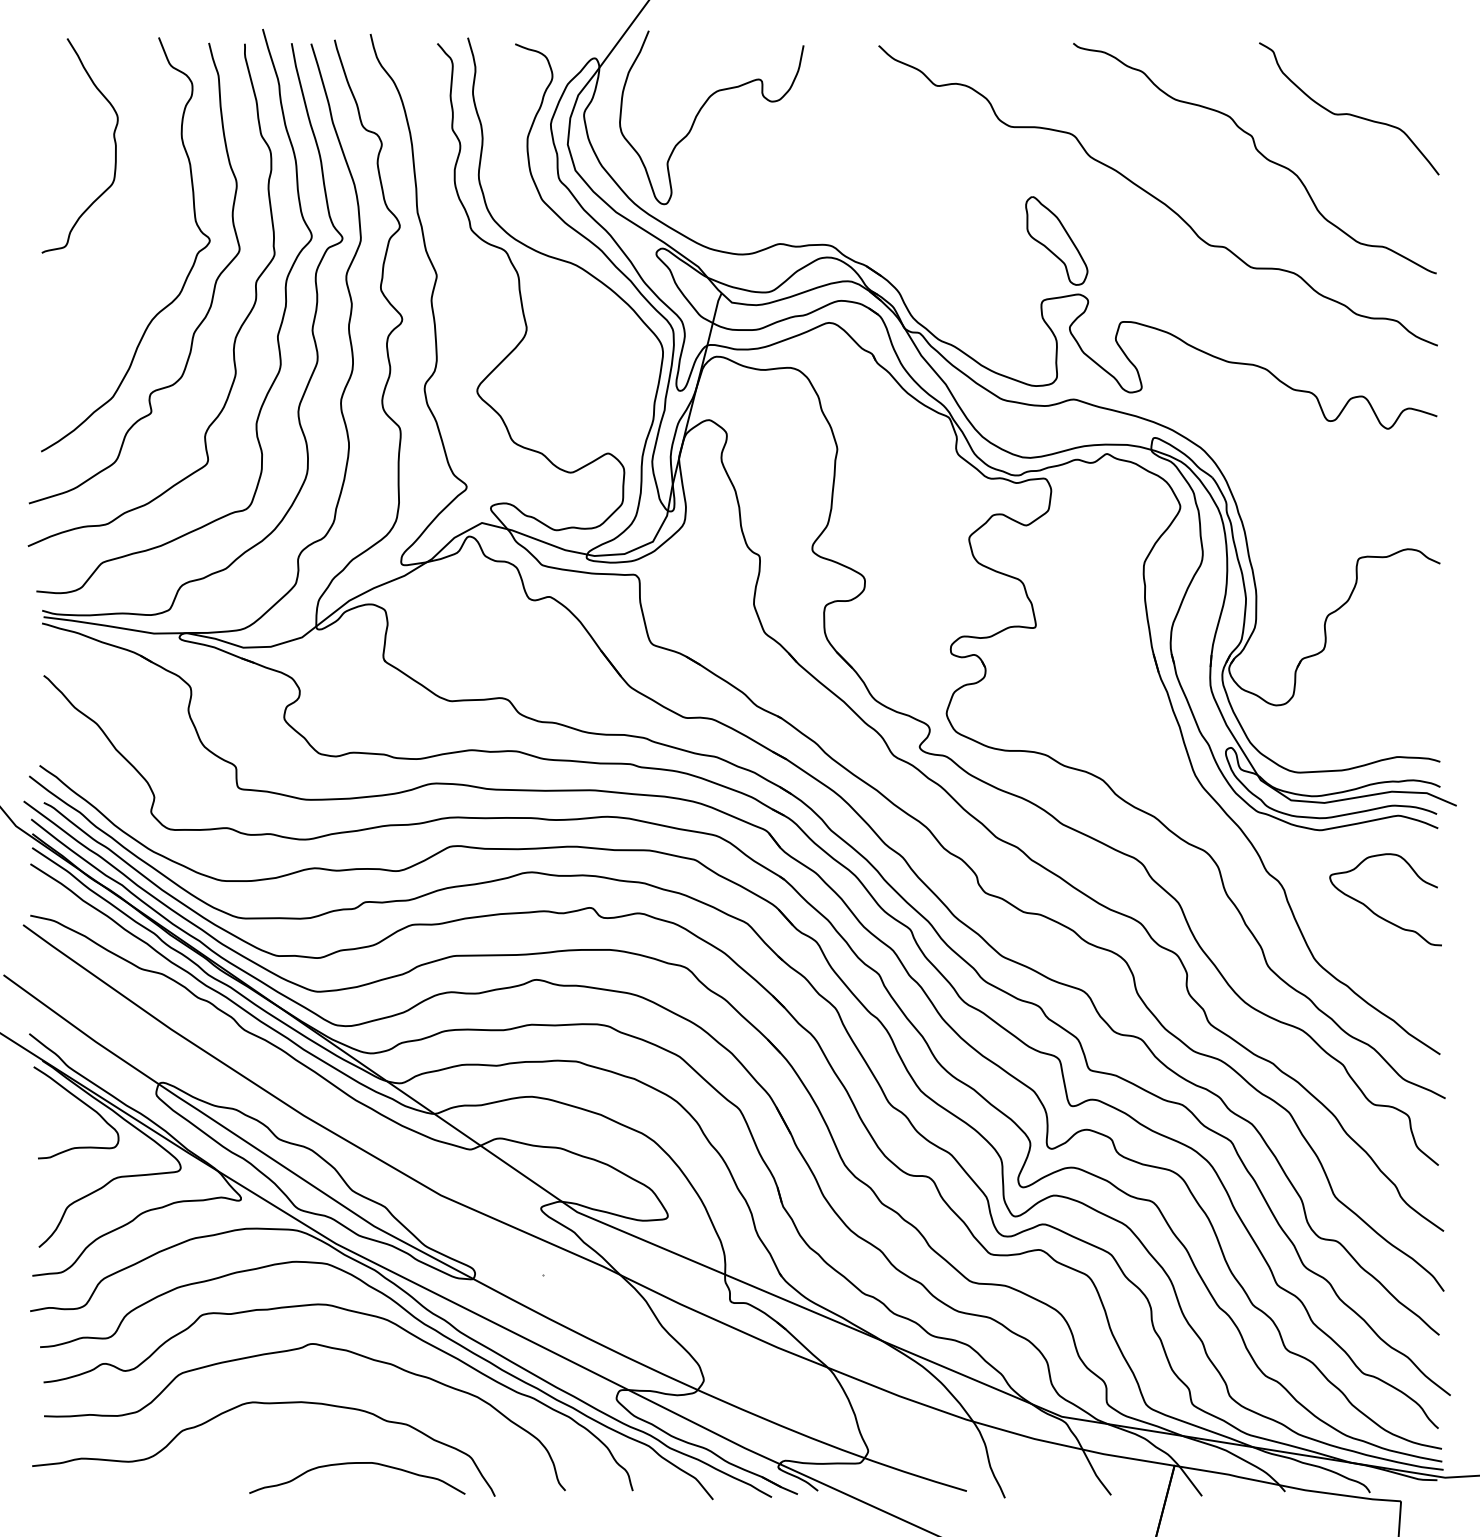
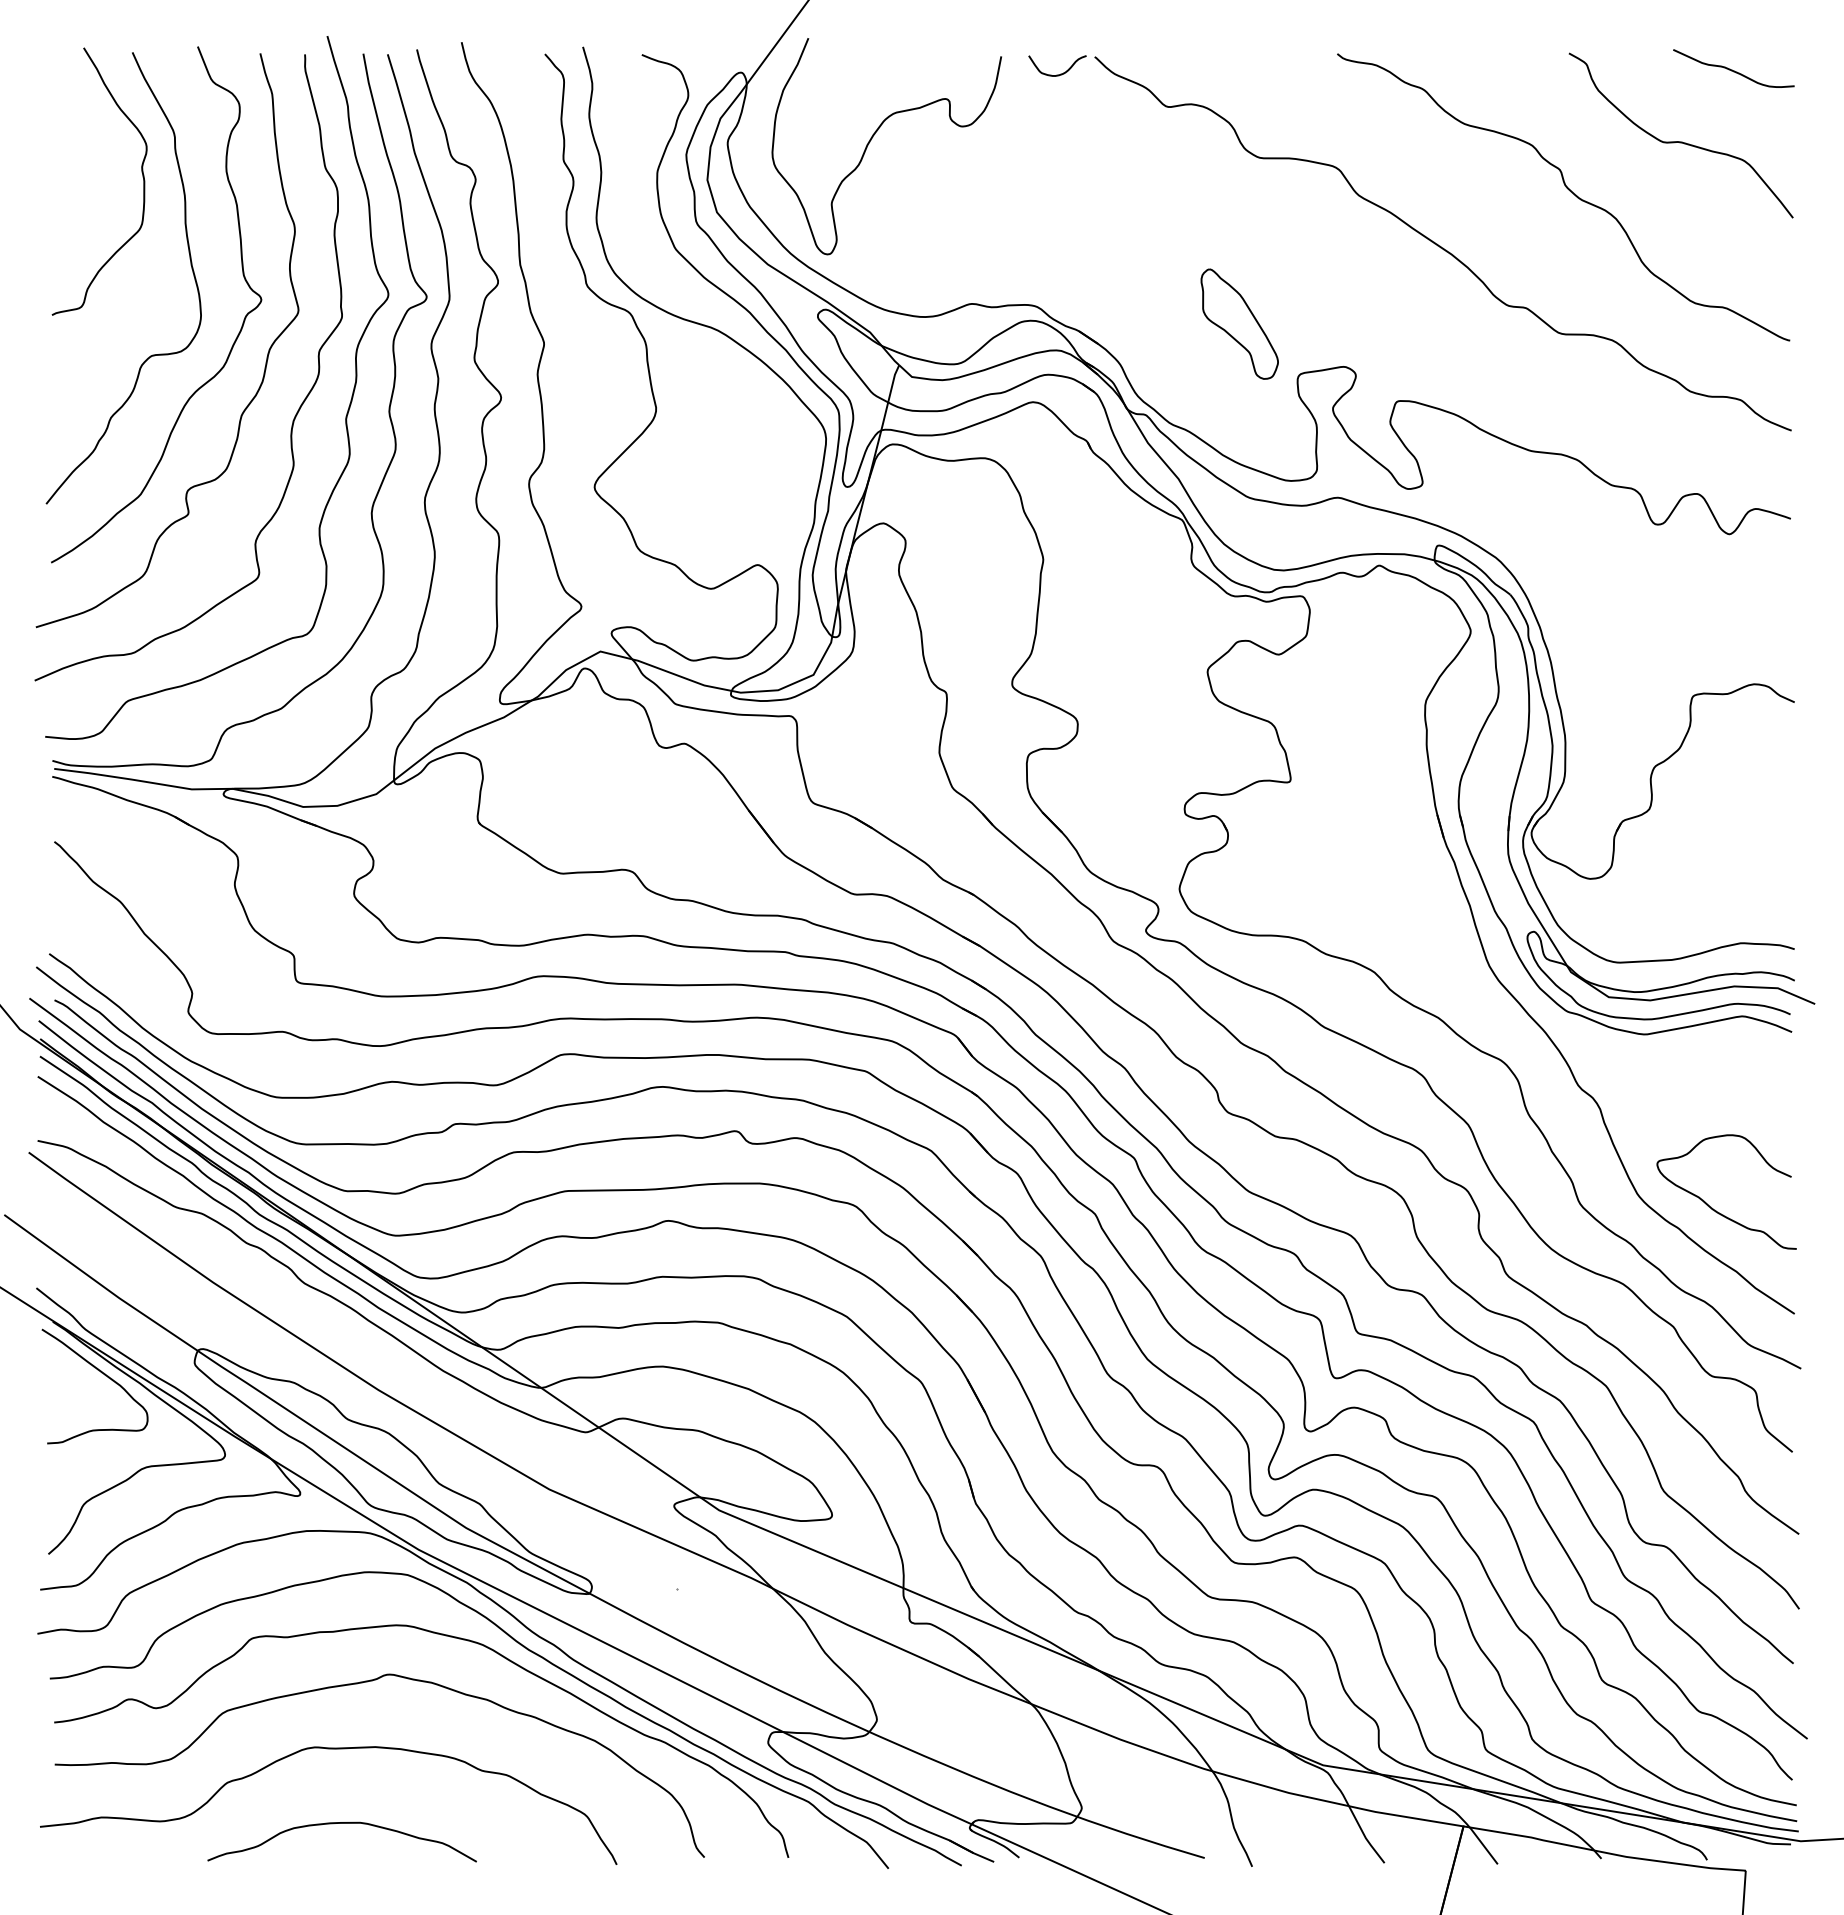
curve: (1390, 55) -> (1732, 69), added
curve: (851, 59) -> (1060, 73), added
curve: (152, 213) -> (190, 265), added
part: (1056, 240) -> (1239, 323), moved
curve: (1374, 912) -> (1712, 1207), moved
curve: (356, 1463) -> (341, 1823), moved

